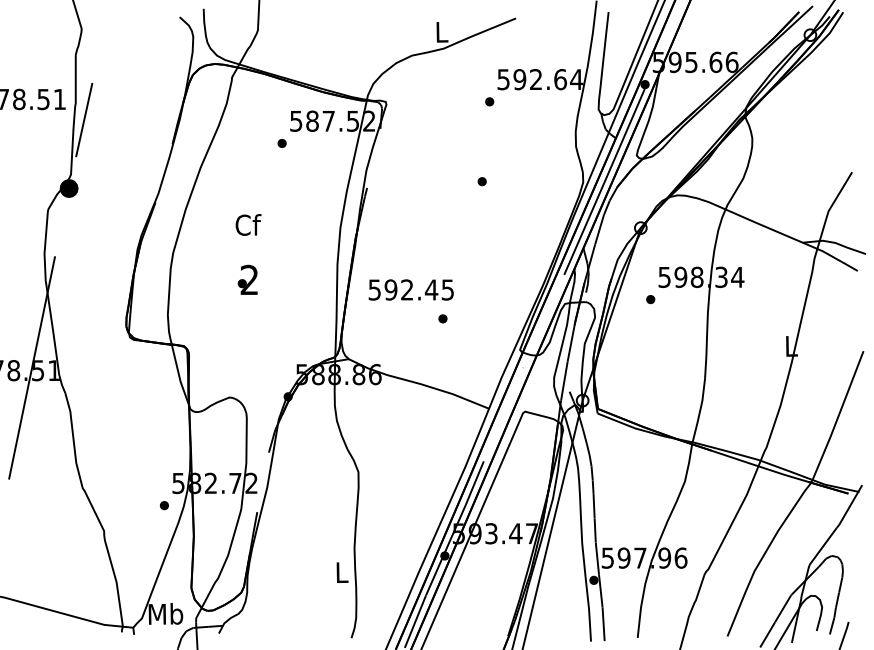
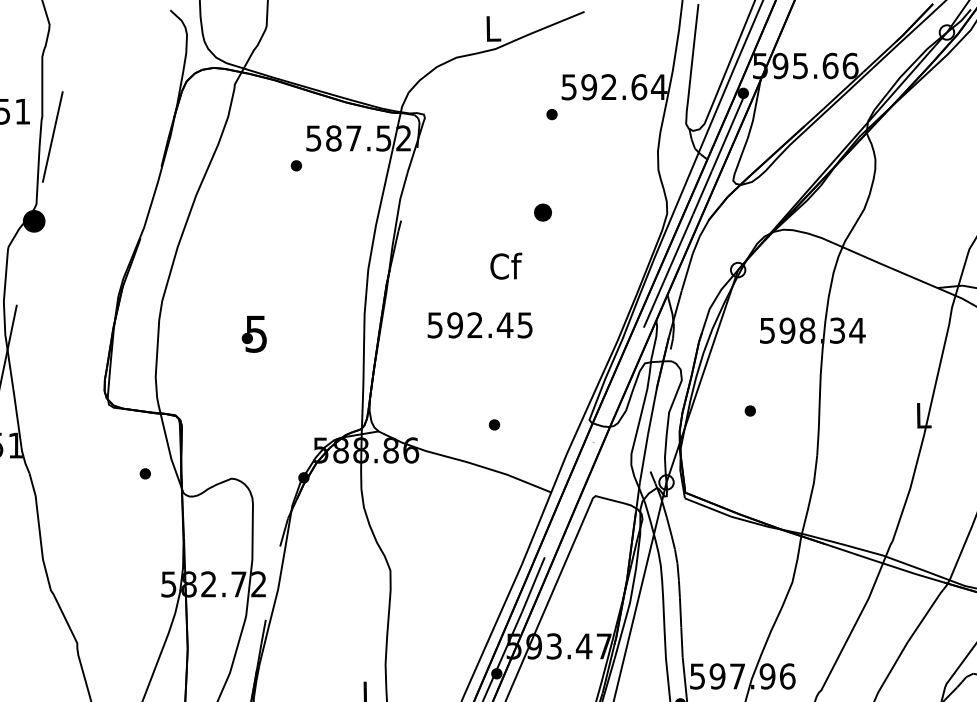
part: (481, 181) -> (541, 212), size x1.6
text: (248, 224) -> (506, 265), moved
text: (249, 279) -> (256, 333), 2 -> 5
text: (410, 289) -> (479, 324), moved
part: (650, 299) -> (750, 410), moved
part: (442, 318) -> (493, 424), moved
part: (163, 505) -> (144, 473), moved

